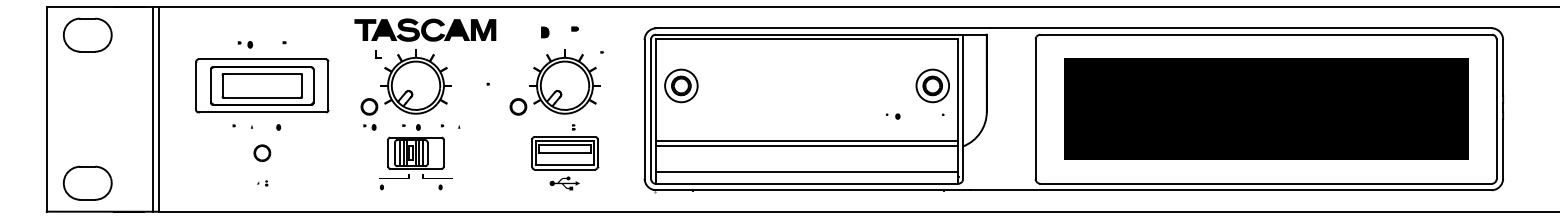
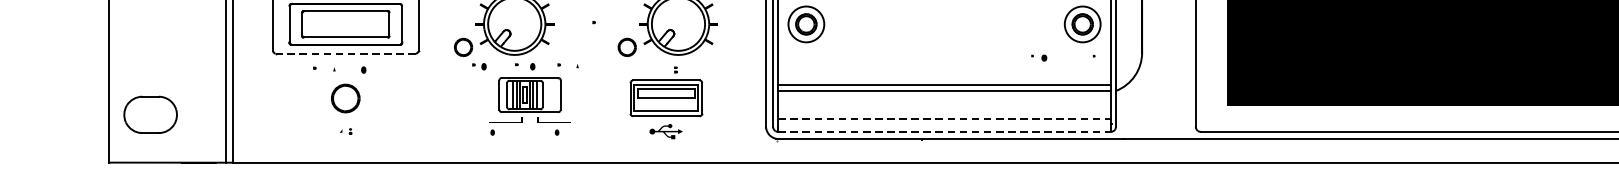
line: (262, 112) -> (345, 53), solid -> dashed
part: (262, 152) -> (345, 97), size x1.6
part: (411, 157) -> (525, 99), moved
part: (565, 157) -> (666, 103), moved
line: (807, 172) -> (944, 119), solid -> dashed
part: (87, 182) -> (150, 114), moved
line: (807, 183) -> (944, 131), solid -> dashed

